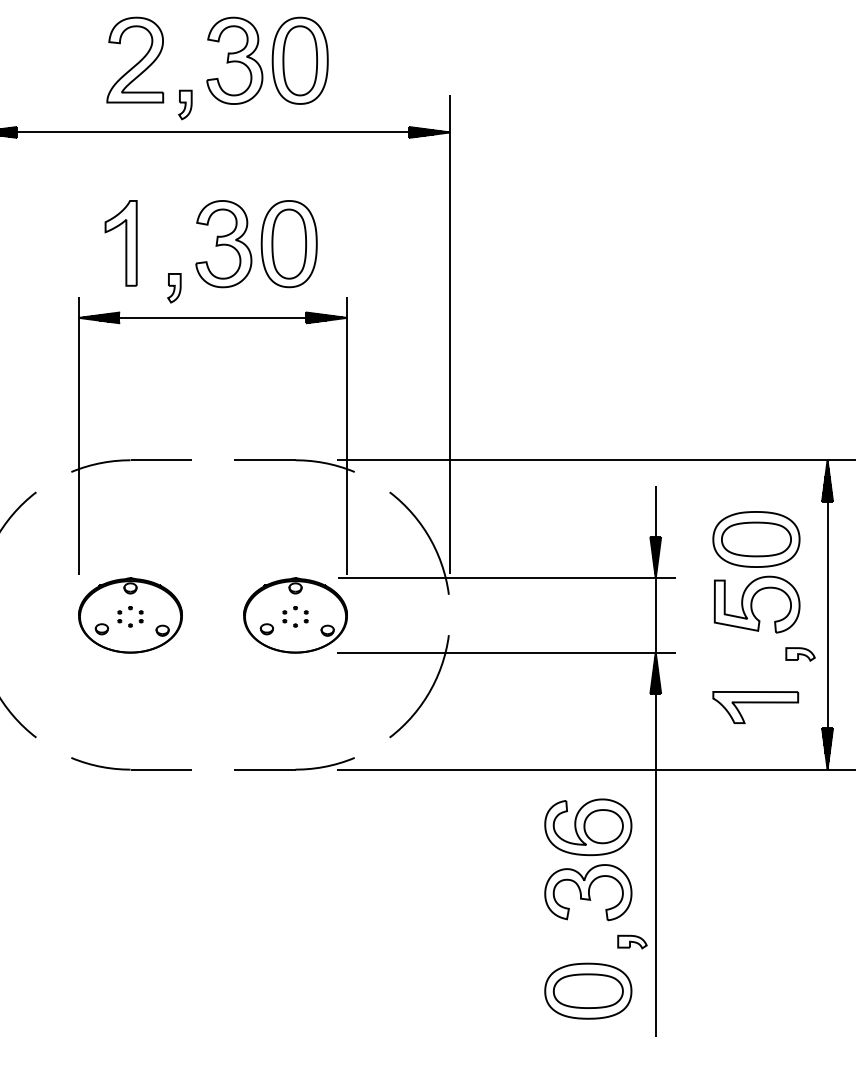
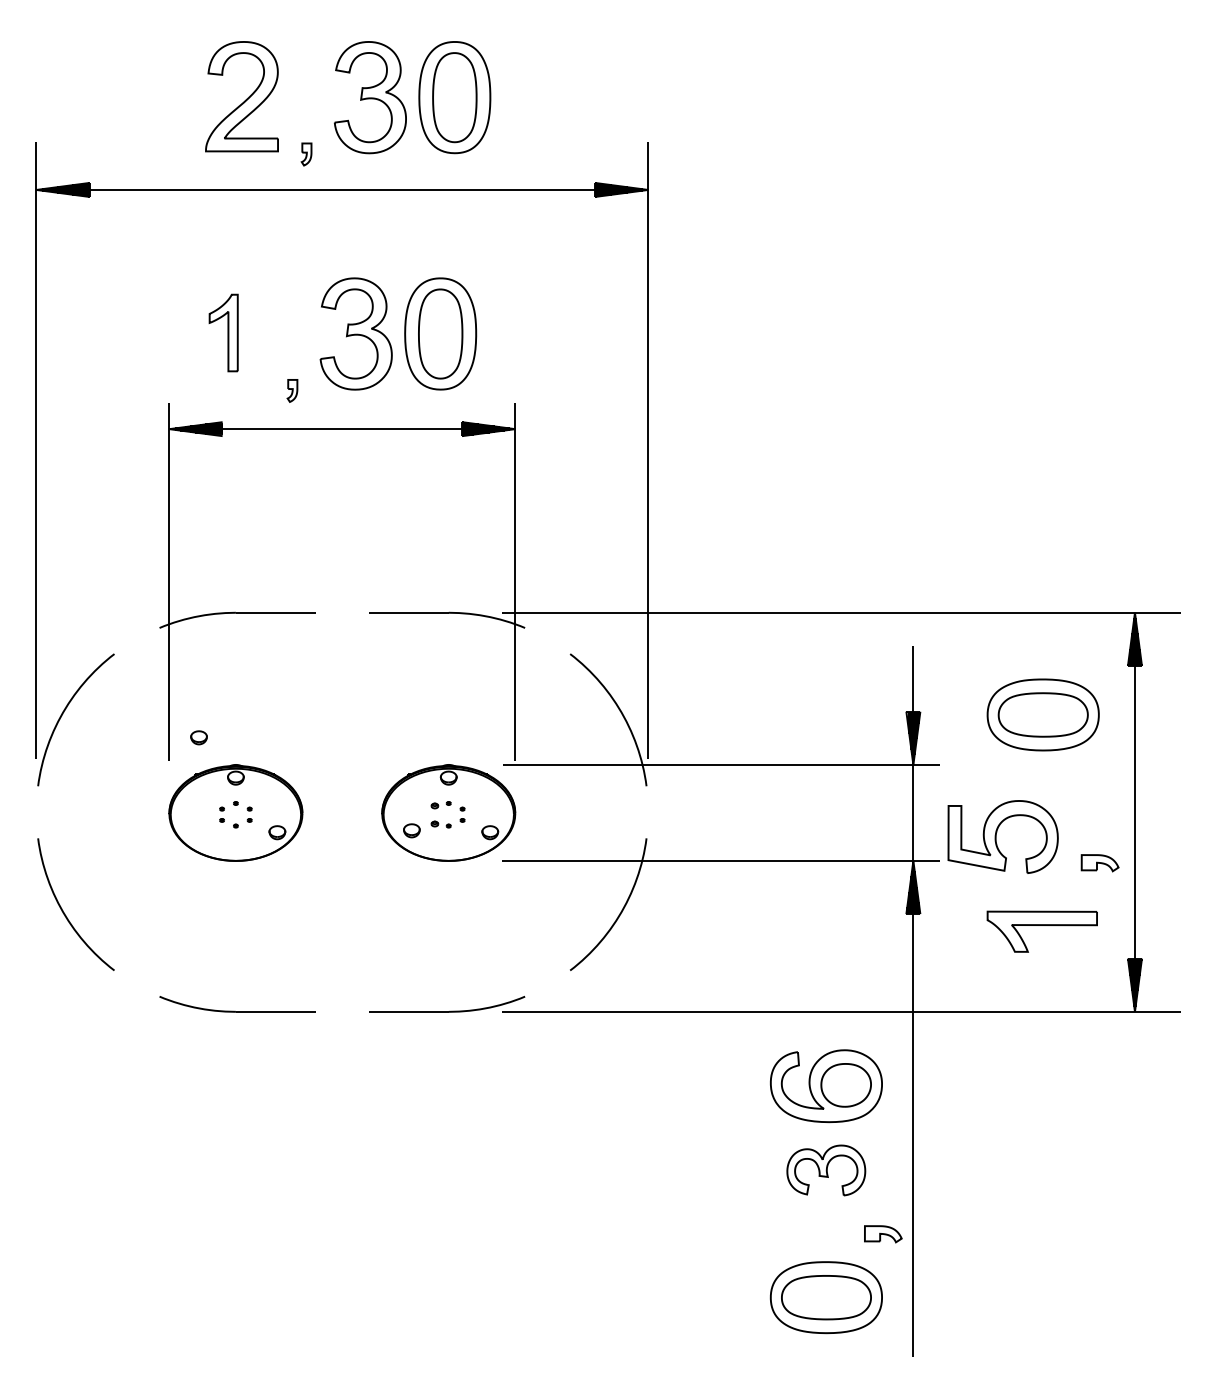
part: (185, 104) -> (306, 154), size x0.6
part: (120, 242) -> (223, 332), size x0.7
part: (174, 287) -> (292, 390), size x0.6
part: (756, 604) -> (1002, 836), moved
part: (284, 616) -> (434, 814), size x1.6
part: (101, 629) -> (198, 737), moved
part: (587, 892) -> (825, 1170), size x0.7

